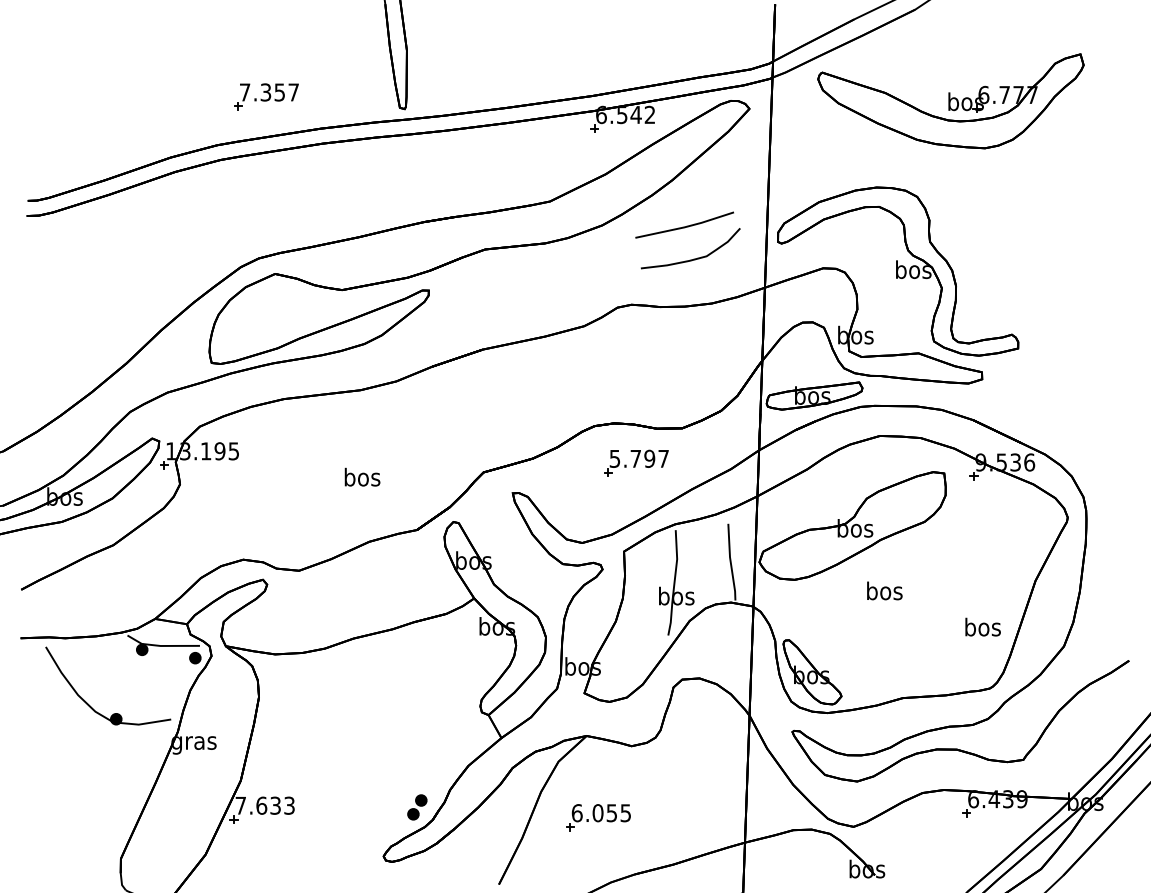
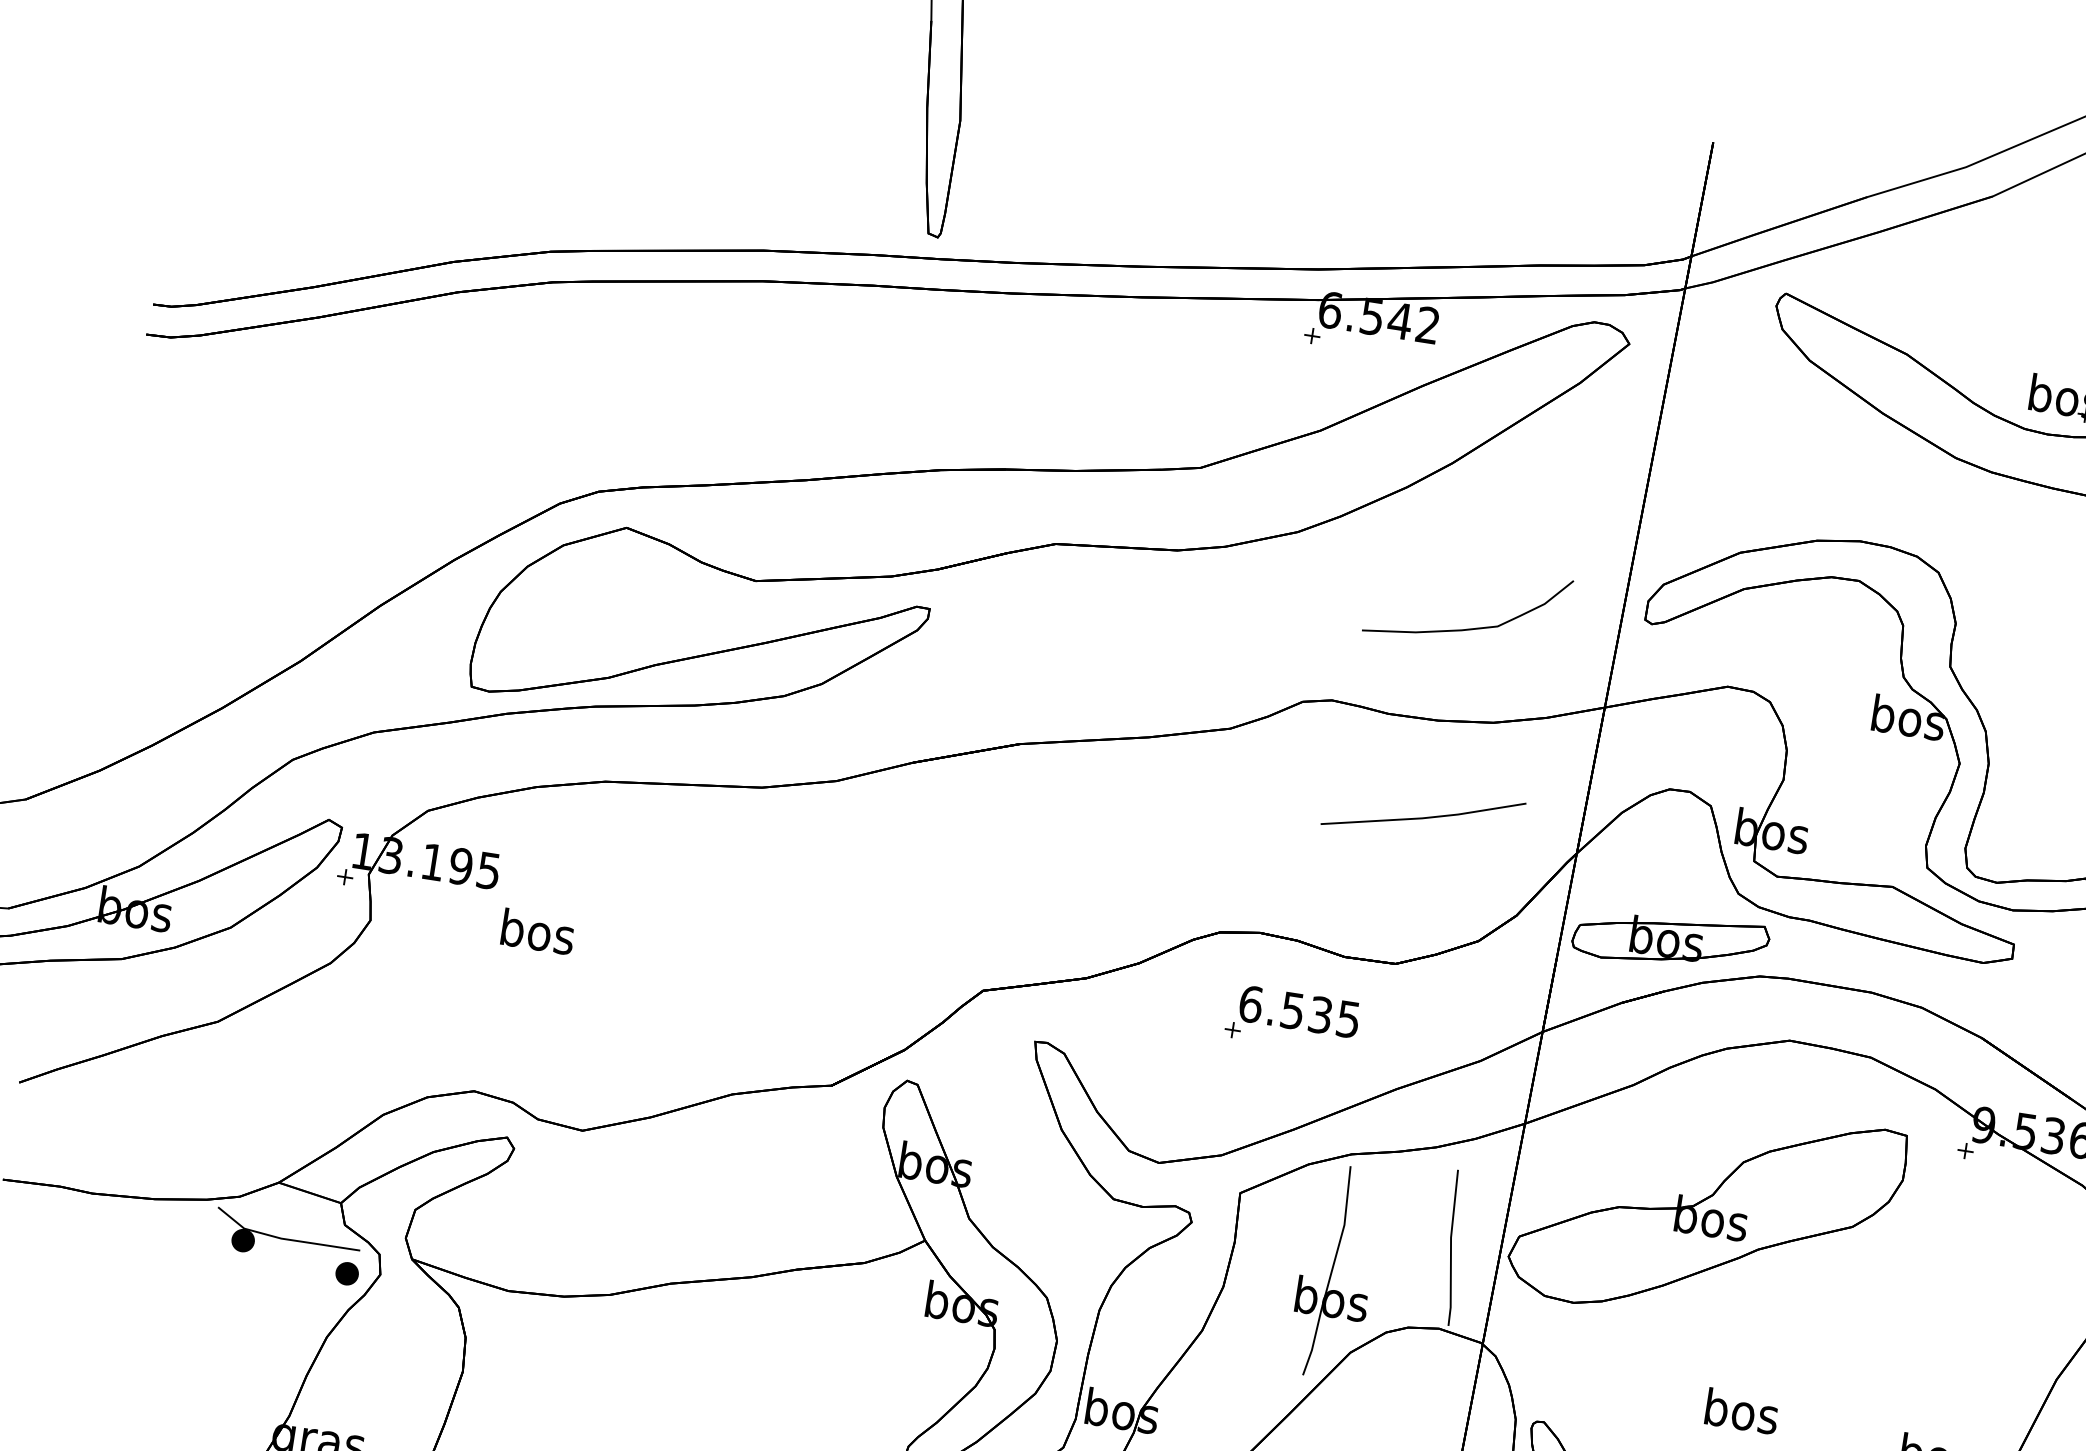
part: (266, 96) -> (664, 169), removed
line: (684, 226) -> (1422, 816), moved
text: (638, 458) -> (1298, 1010), 5.797 -> 6.535
text: (362, 476) -> (538, 930), moved
text: (884, 590) -> (1741, 1410), moved
part: (89, 704) -> (120, 1333), removed

